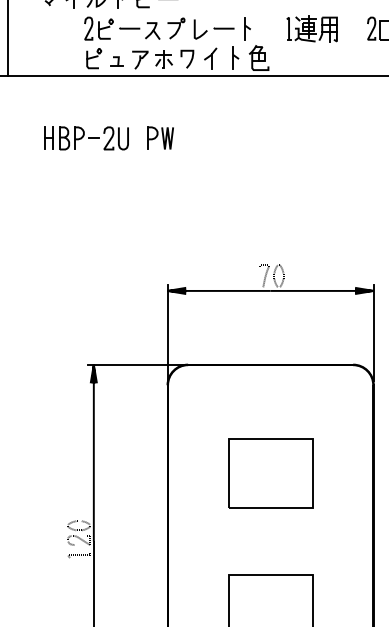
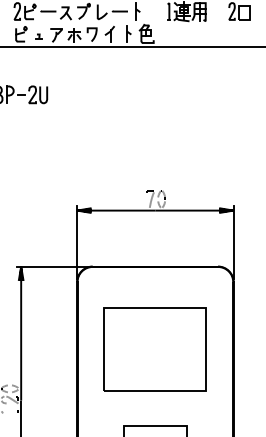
part: (116, 61) -> (38, 36), size x0.6
part: (160, 137) -> (71, 94), removed
part: (270, 473) -> (155, 349), size x1.6

